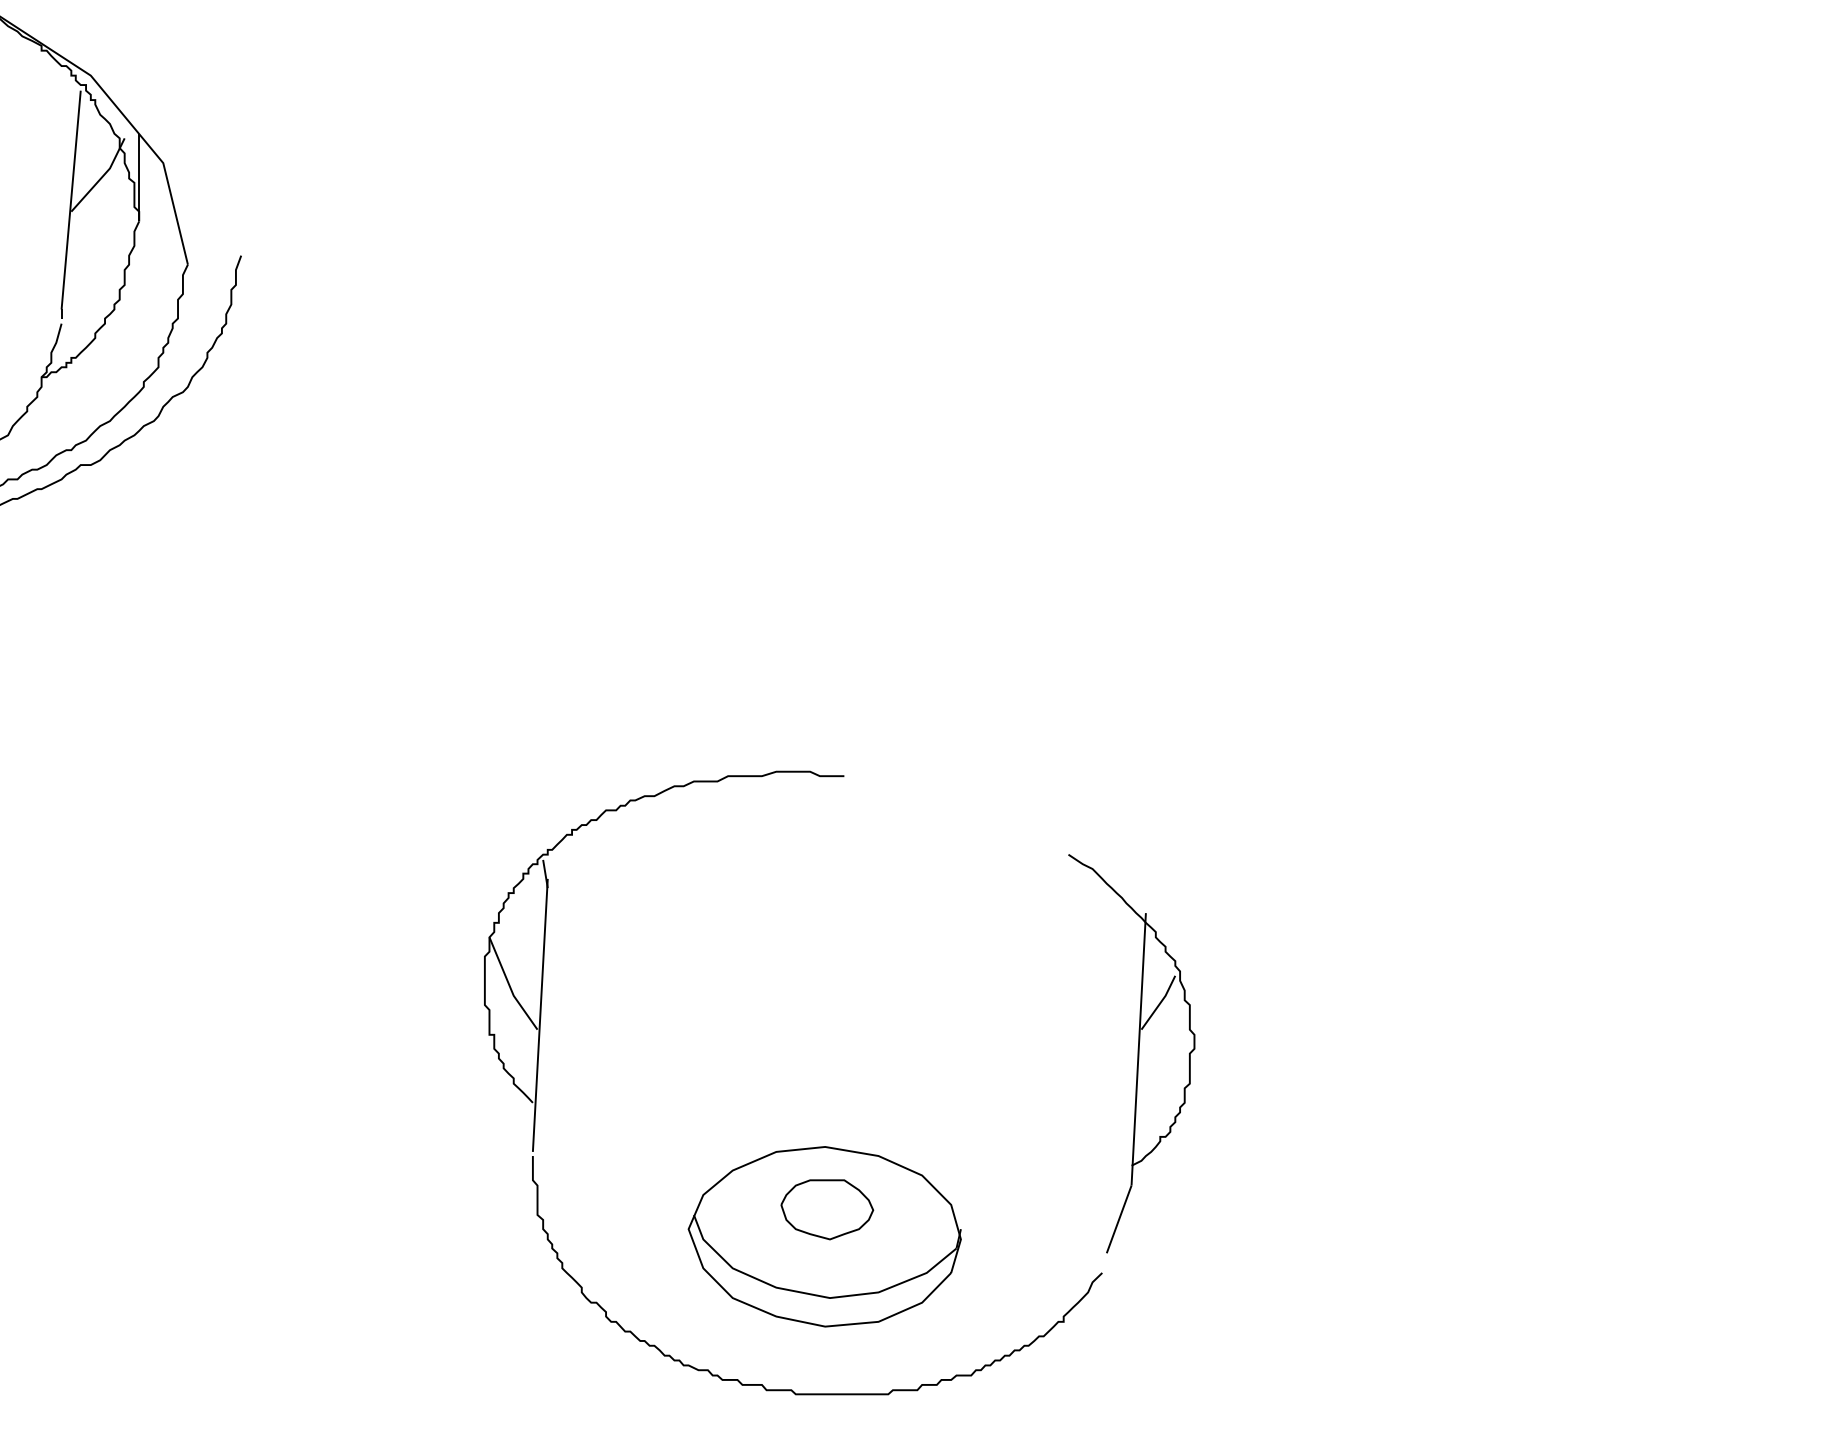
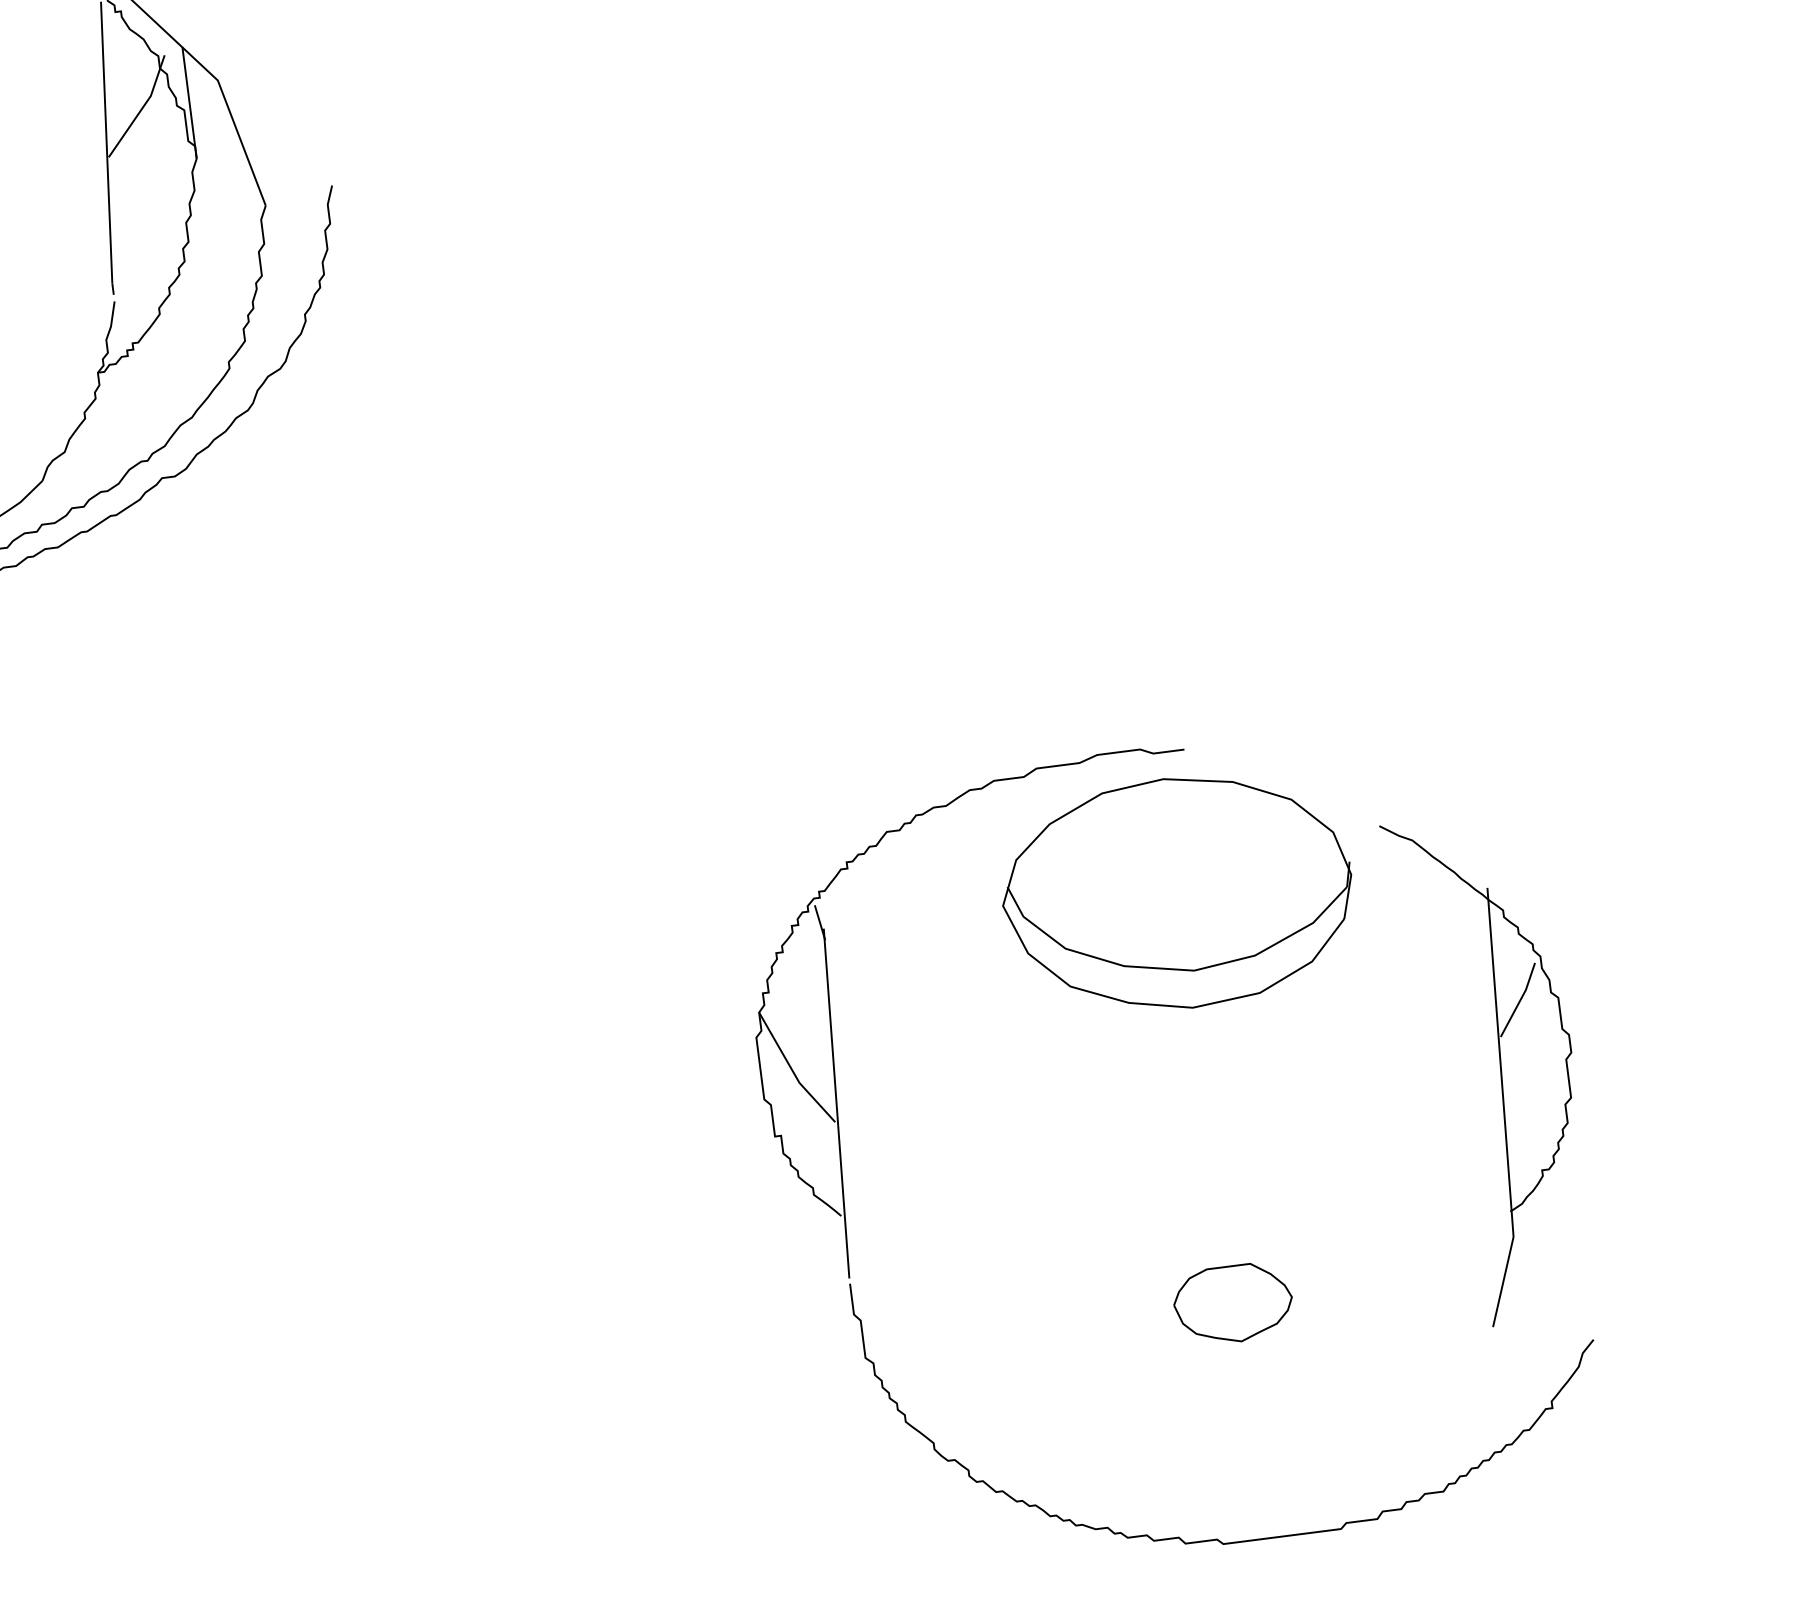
part: (1131, 1053) -> (1491, 1068), moved
part: (824, 1236) -> (1177, 893), moved

